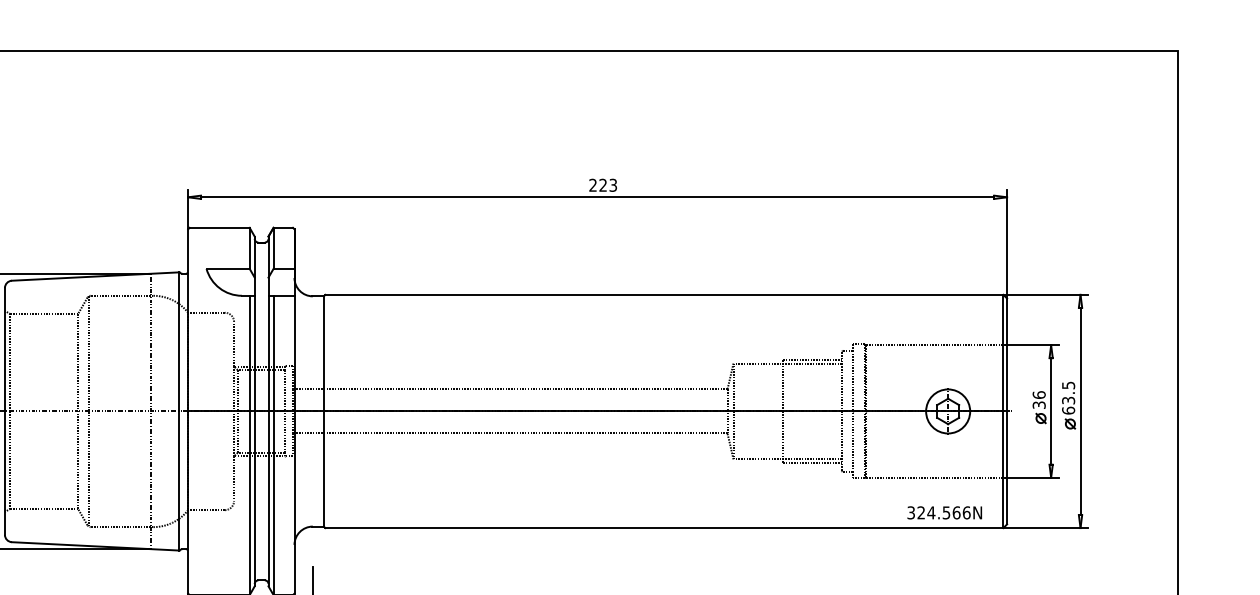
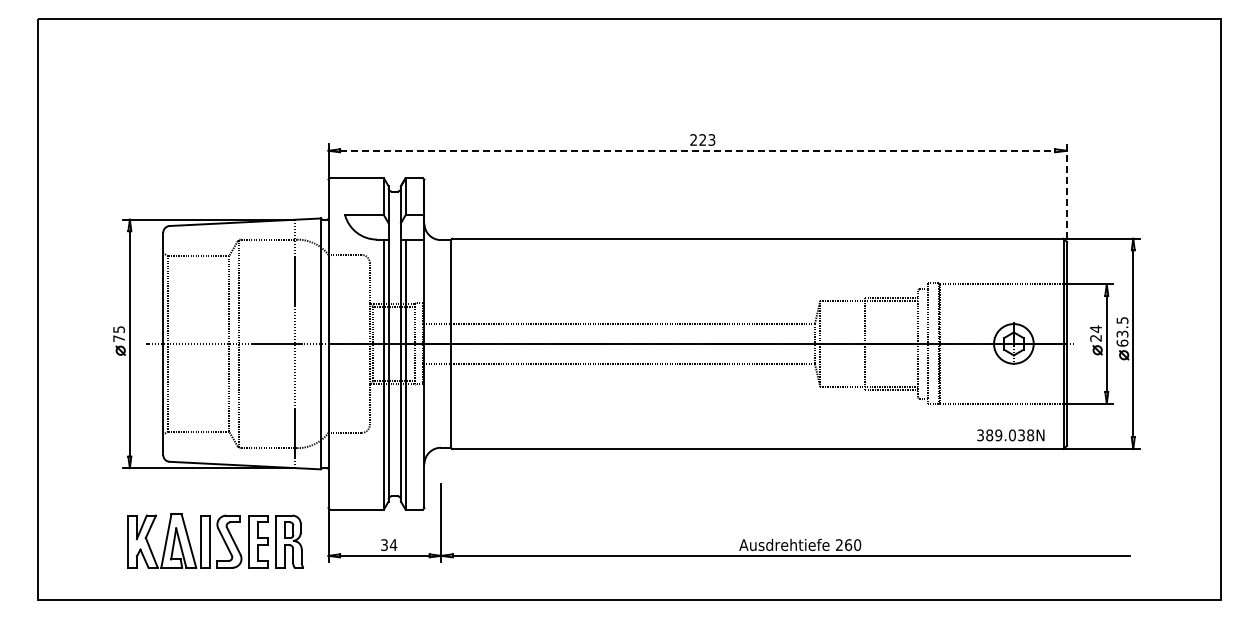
line: (597, 196) -> (697, 150), solid -> dashed
line: (1007, 244) -> (1067, 193), solid -> dashed
text: (1038, 399) -> (1095, 333), 36 -> 24
text: (944, 513) -> (1010, 435), 324.566N -> 389.038N

